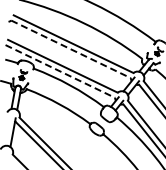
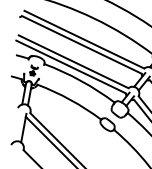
line: (71, 49) -> (82, 45), dashed -> solid
line: (60, 71) -> (71, 67), dashed -> solid

